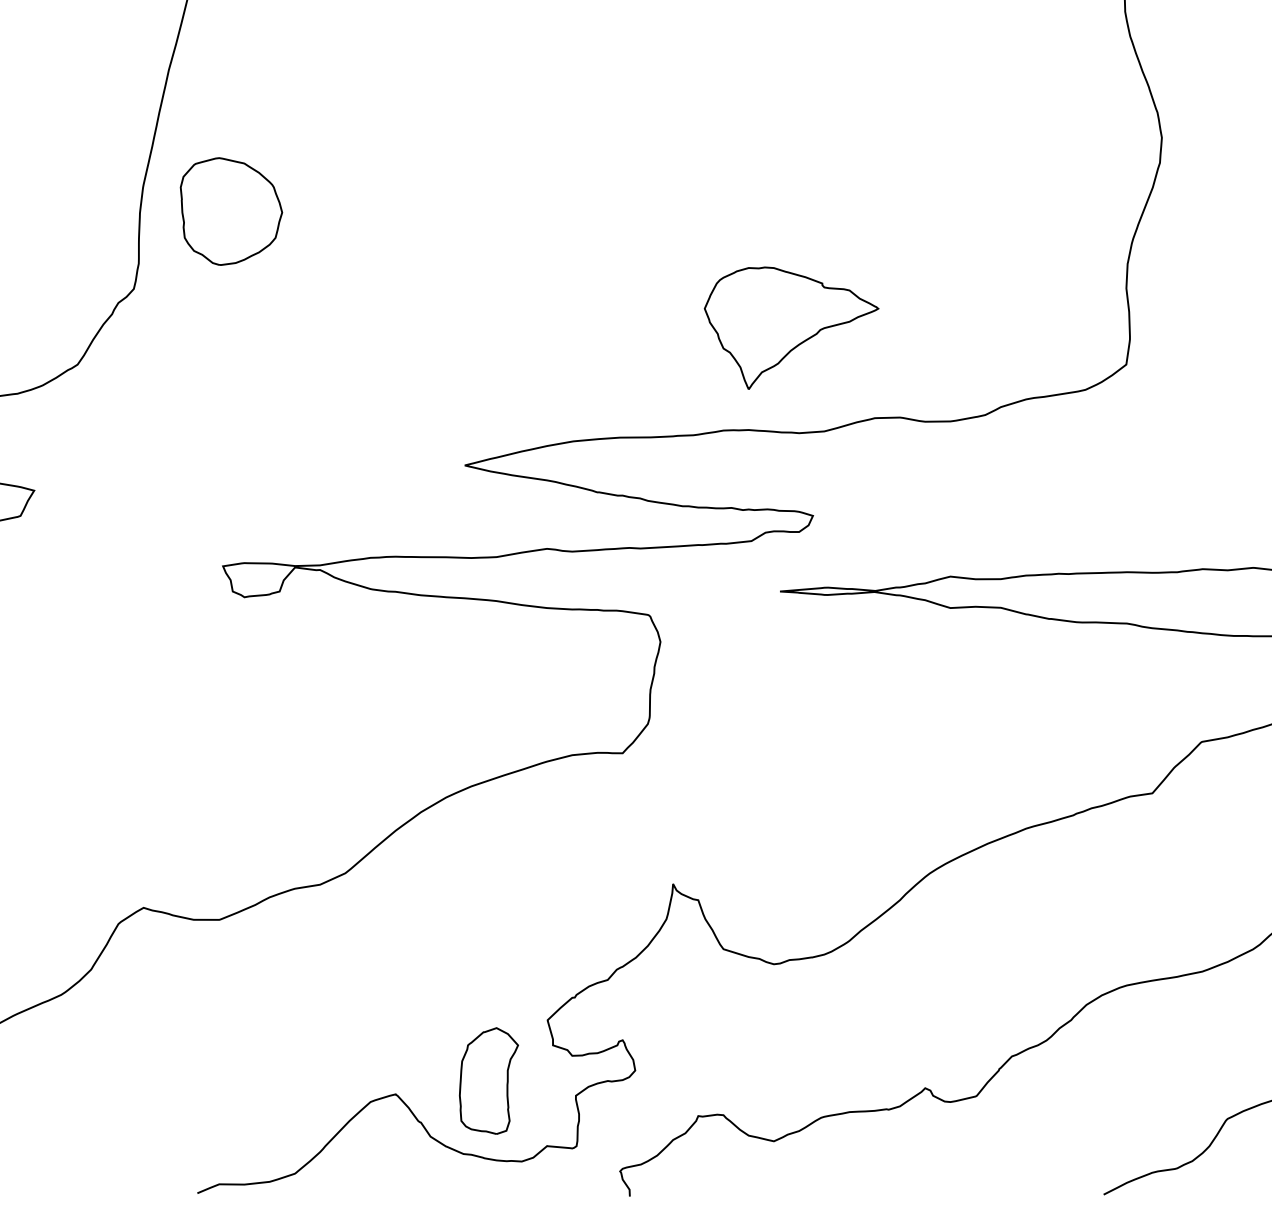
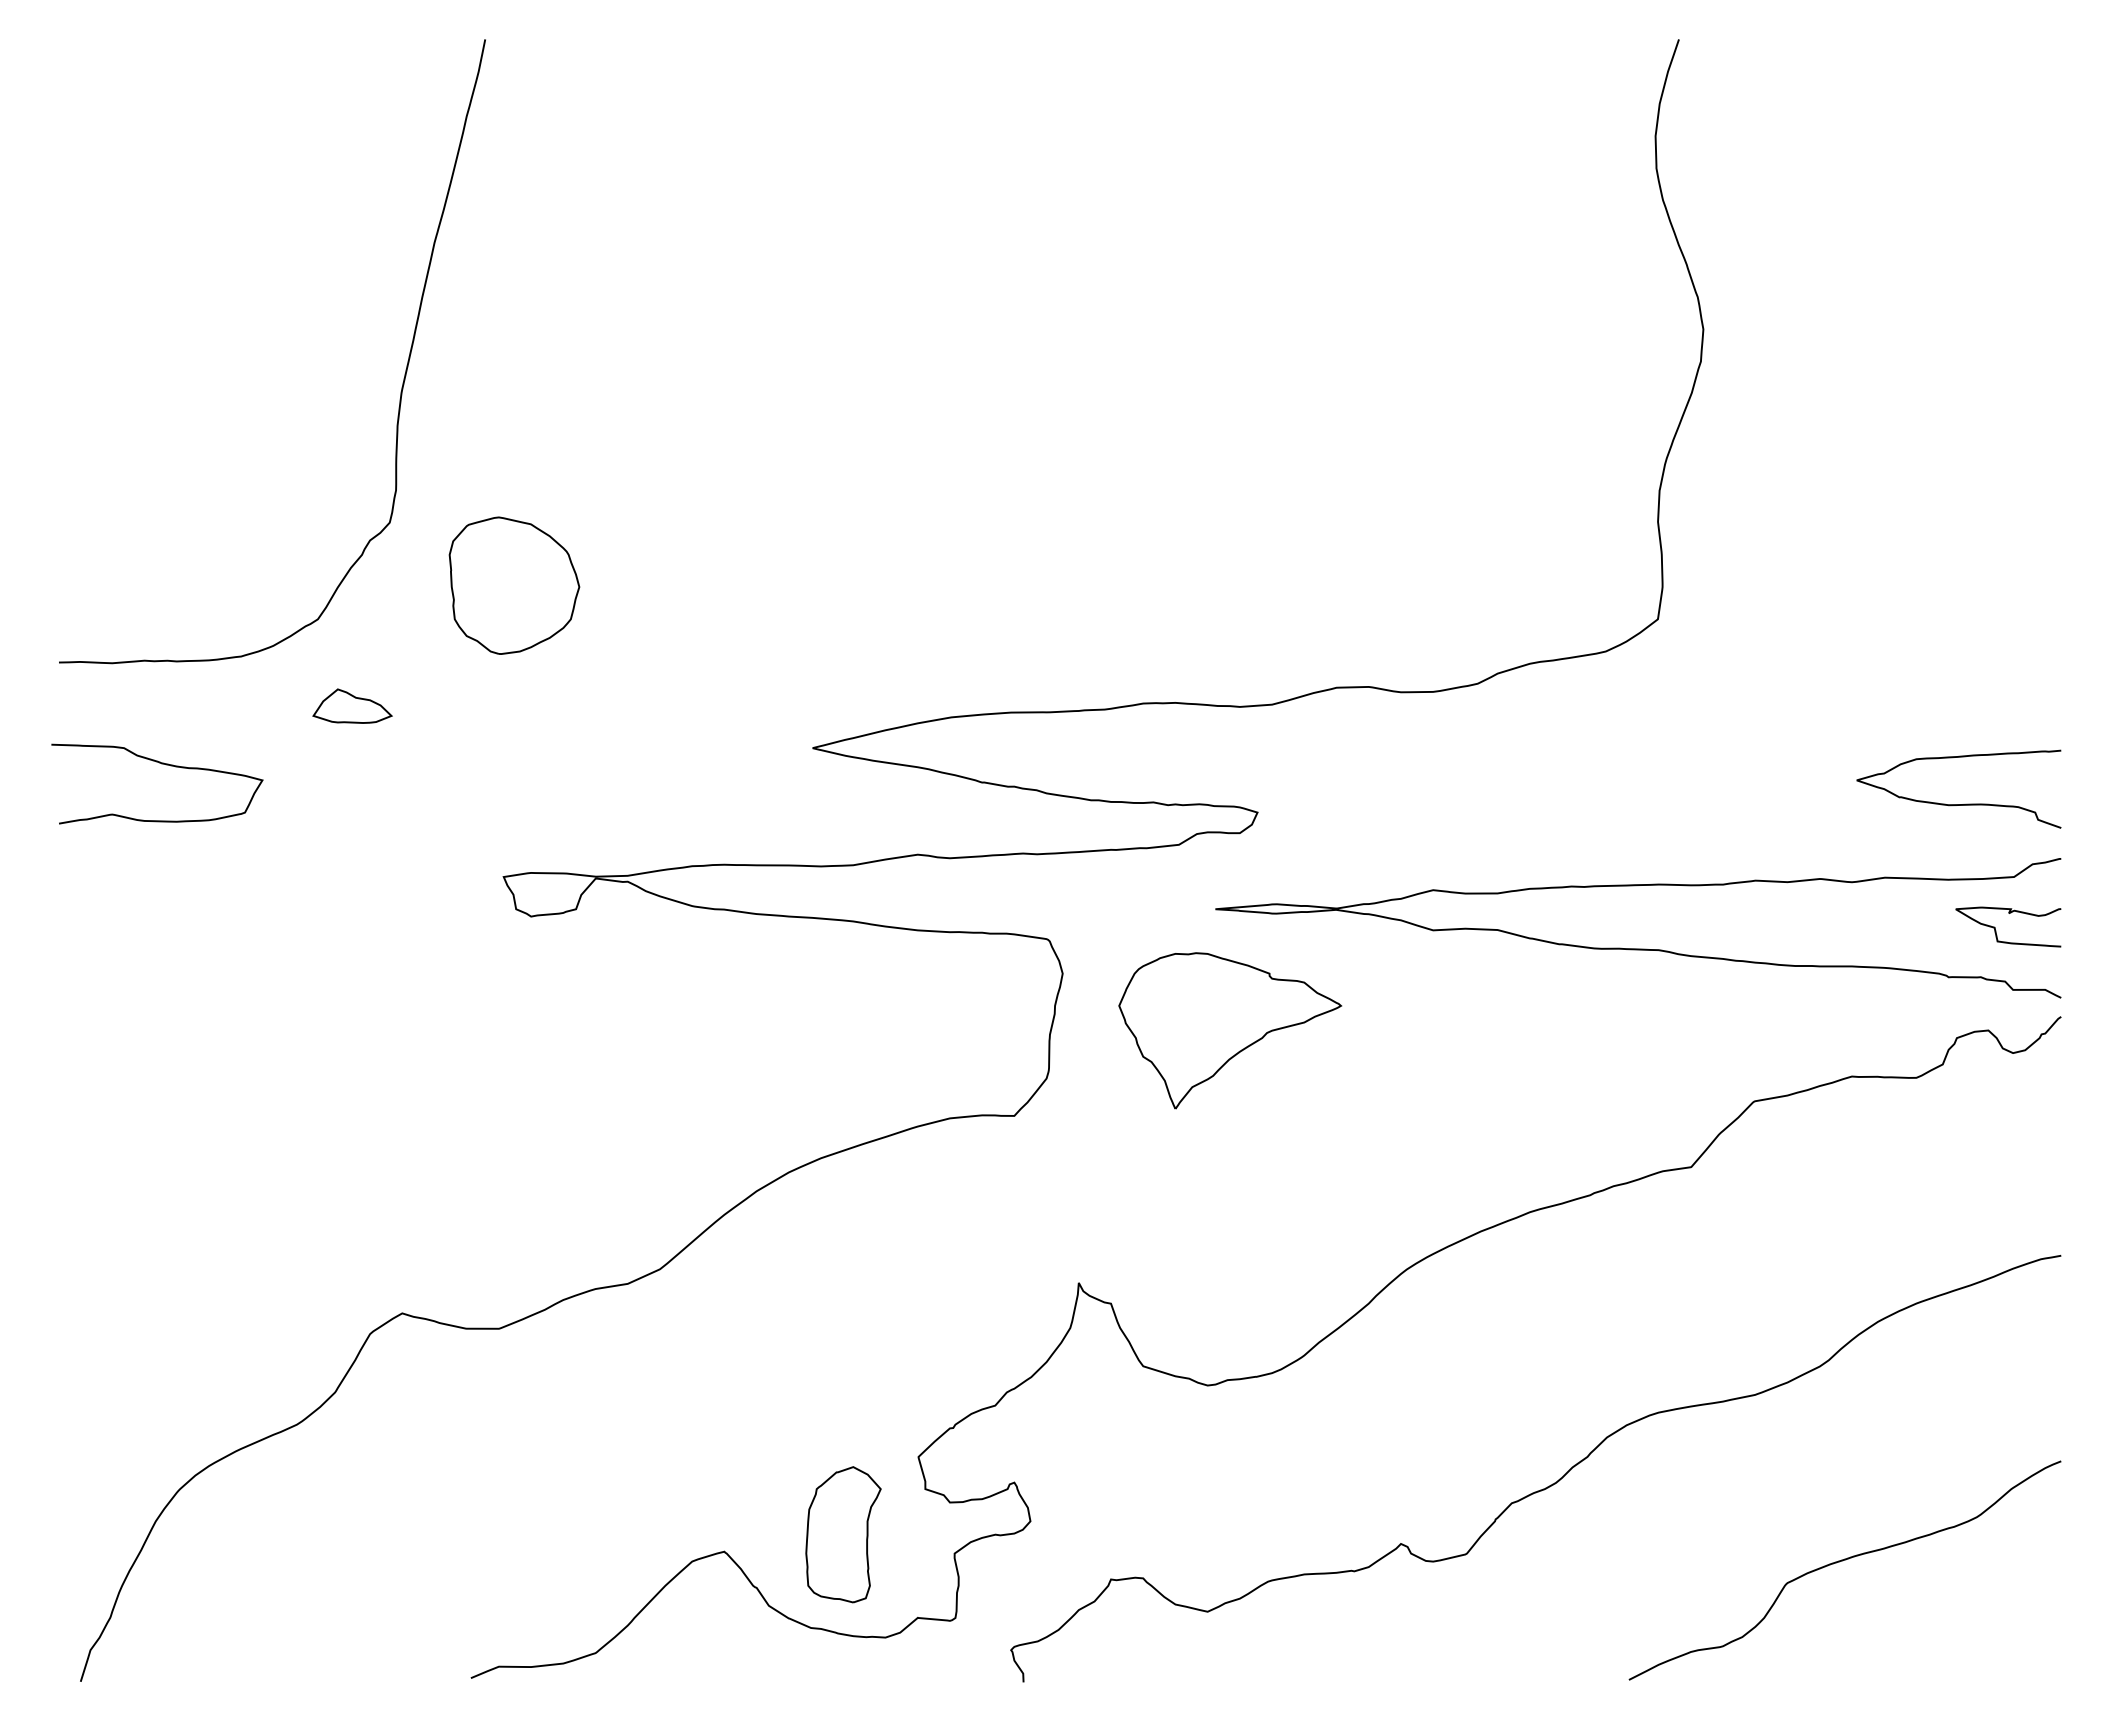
part: (231, 211) -> (514, 585), moved
part: (791, 327) -> (1230, 1030), moved
part: (104, 432) -> (352, 705), added

